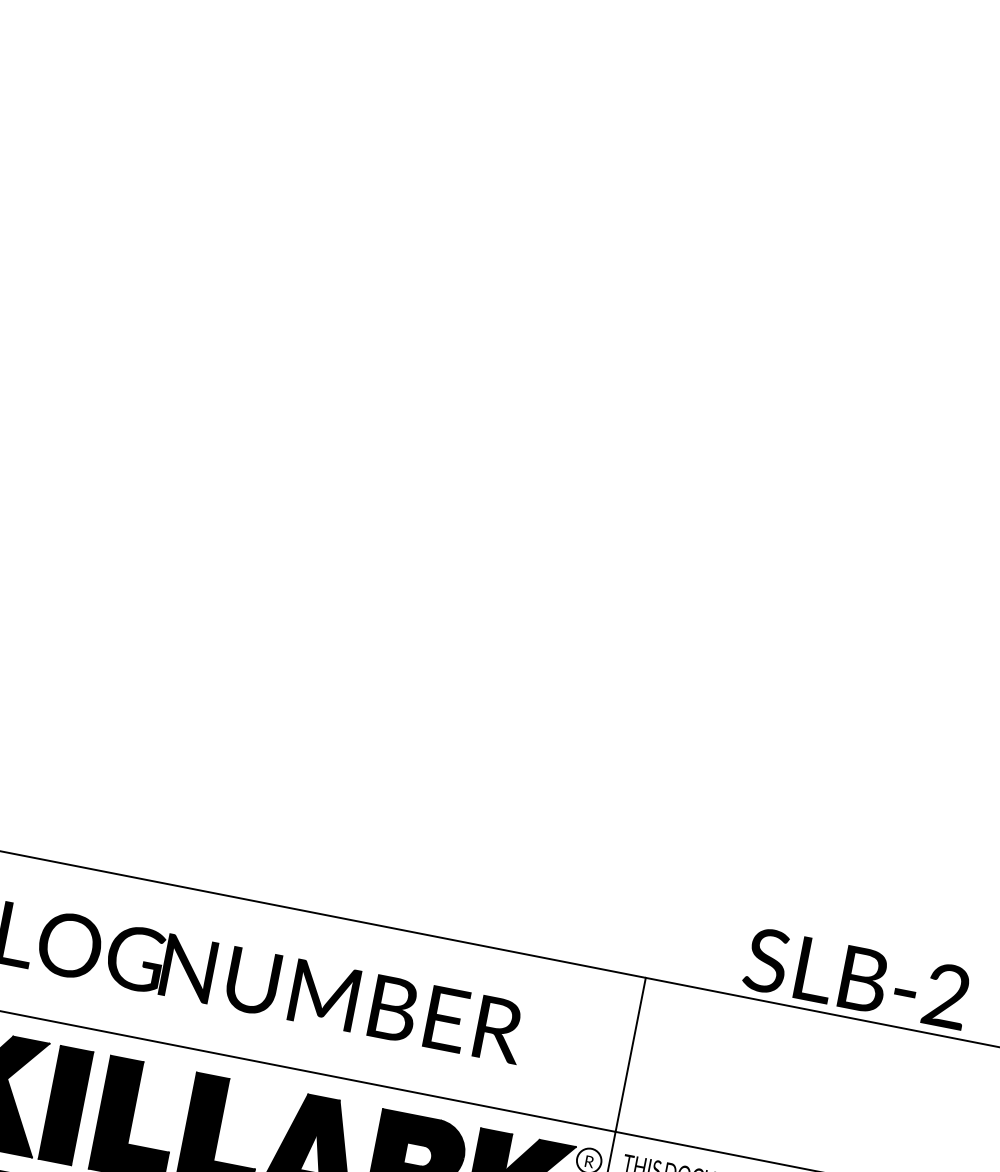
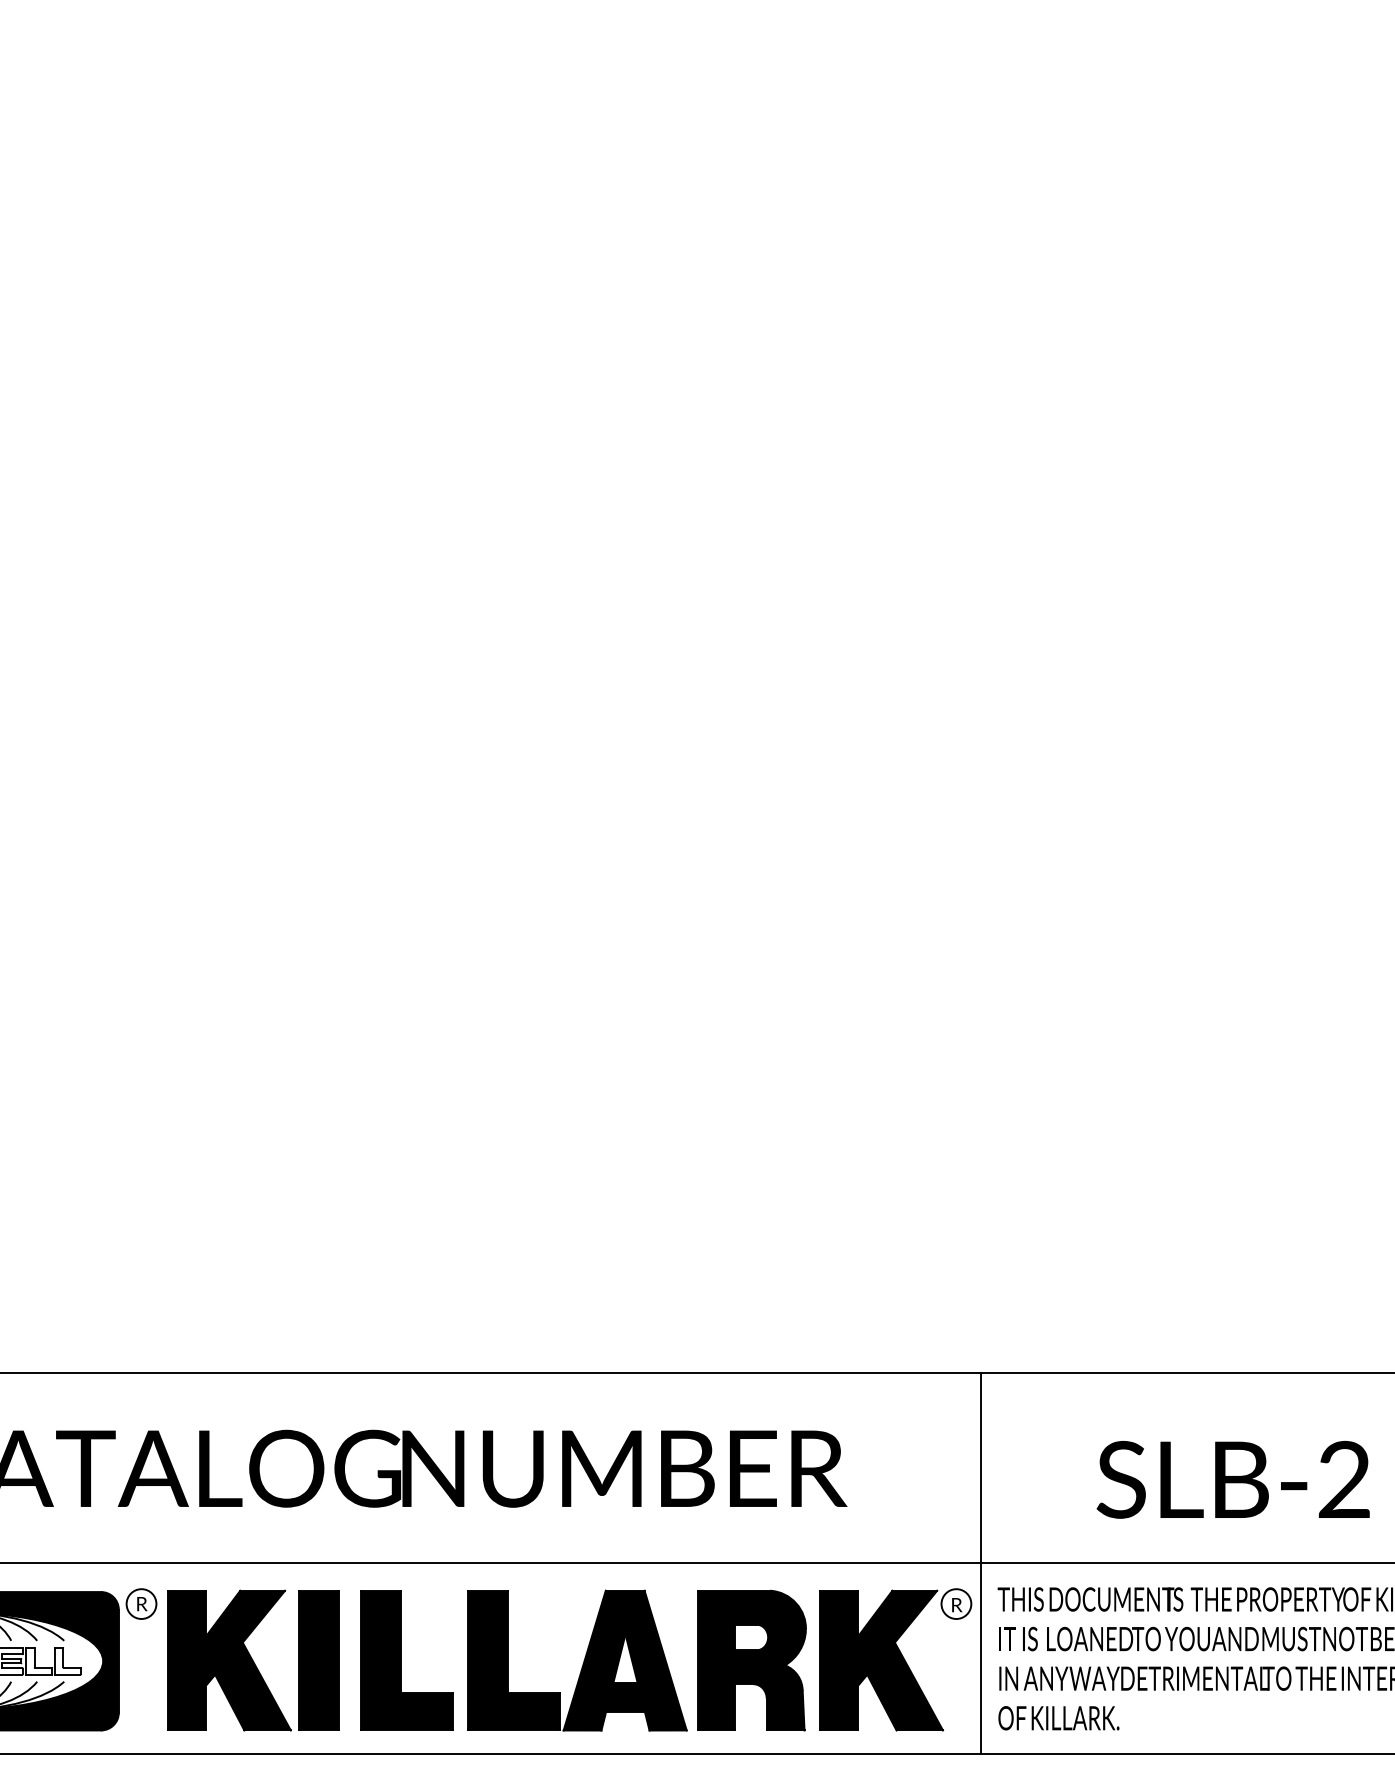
text: (856, 978) -> (1232, 1479), moved

